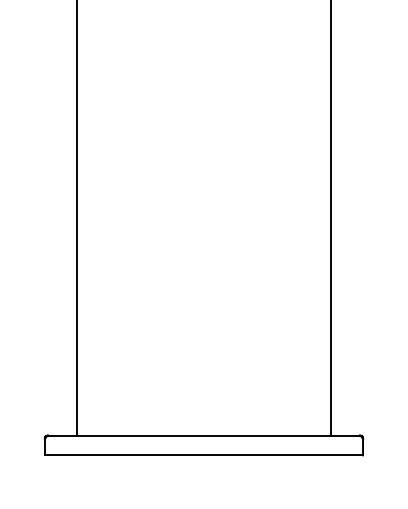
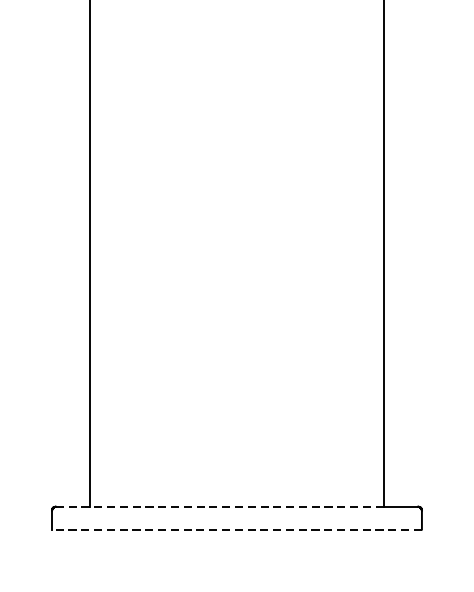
line: (189, 435) -> (220, 506), solid -> dashed
line: (203, 455) -> (236, 529), solid -> dashed

